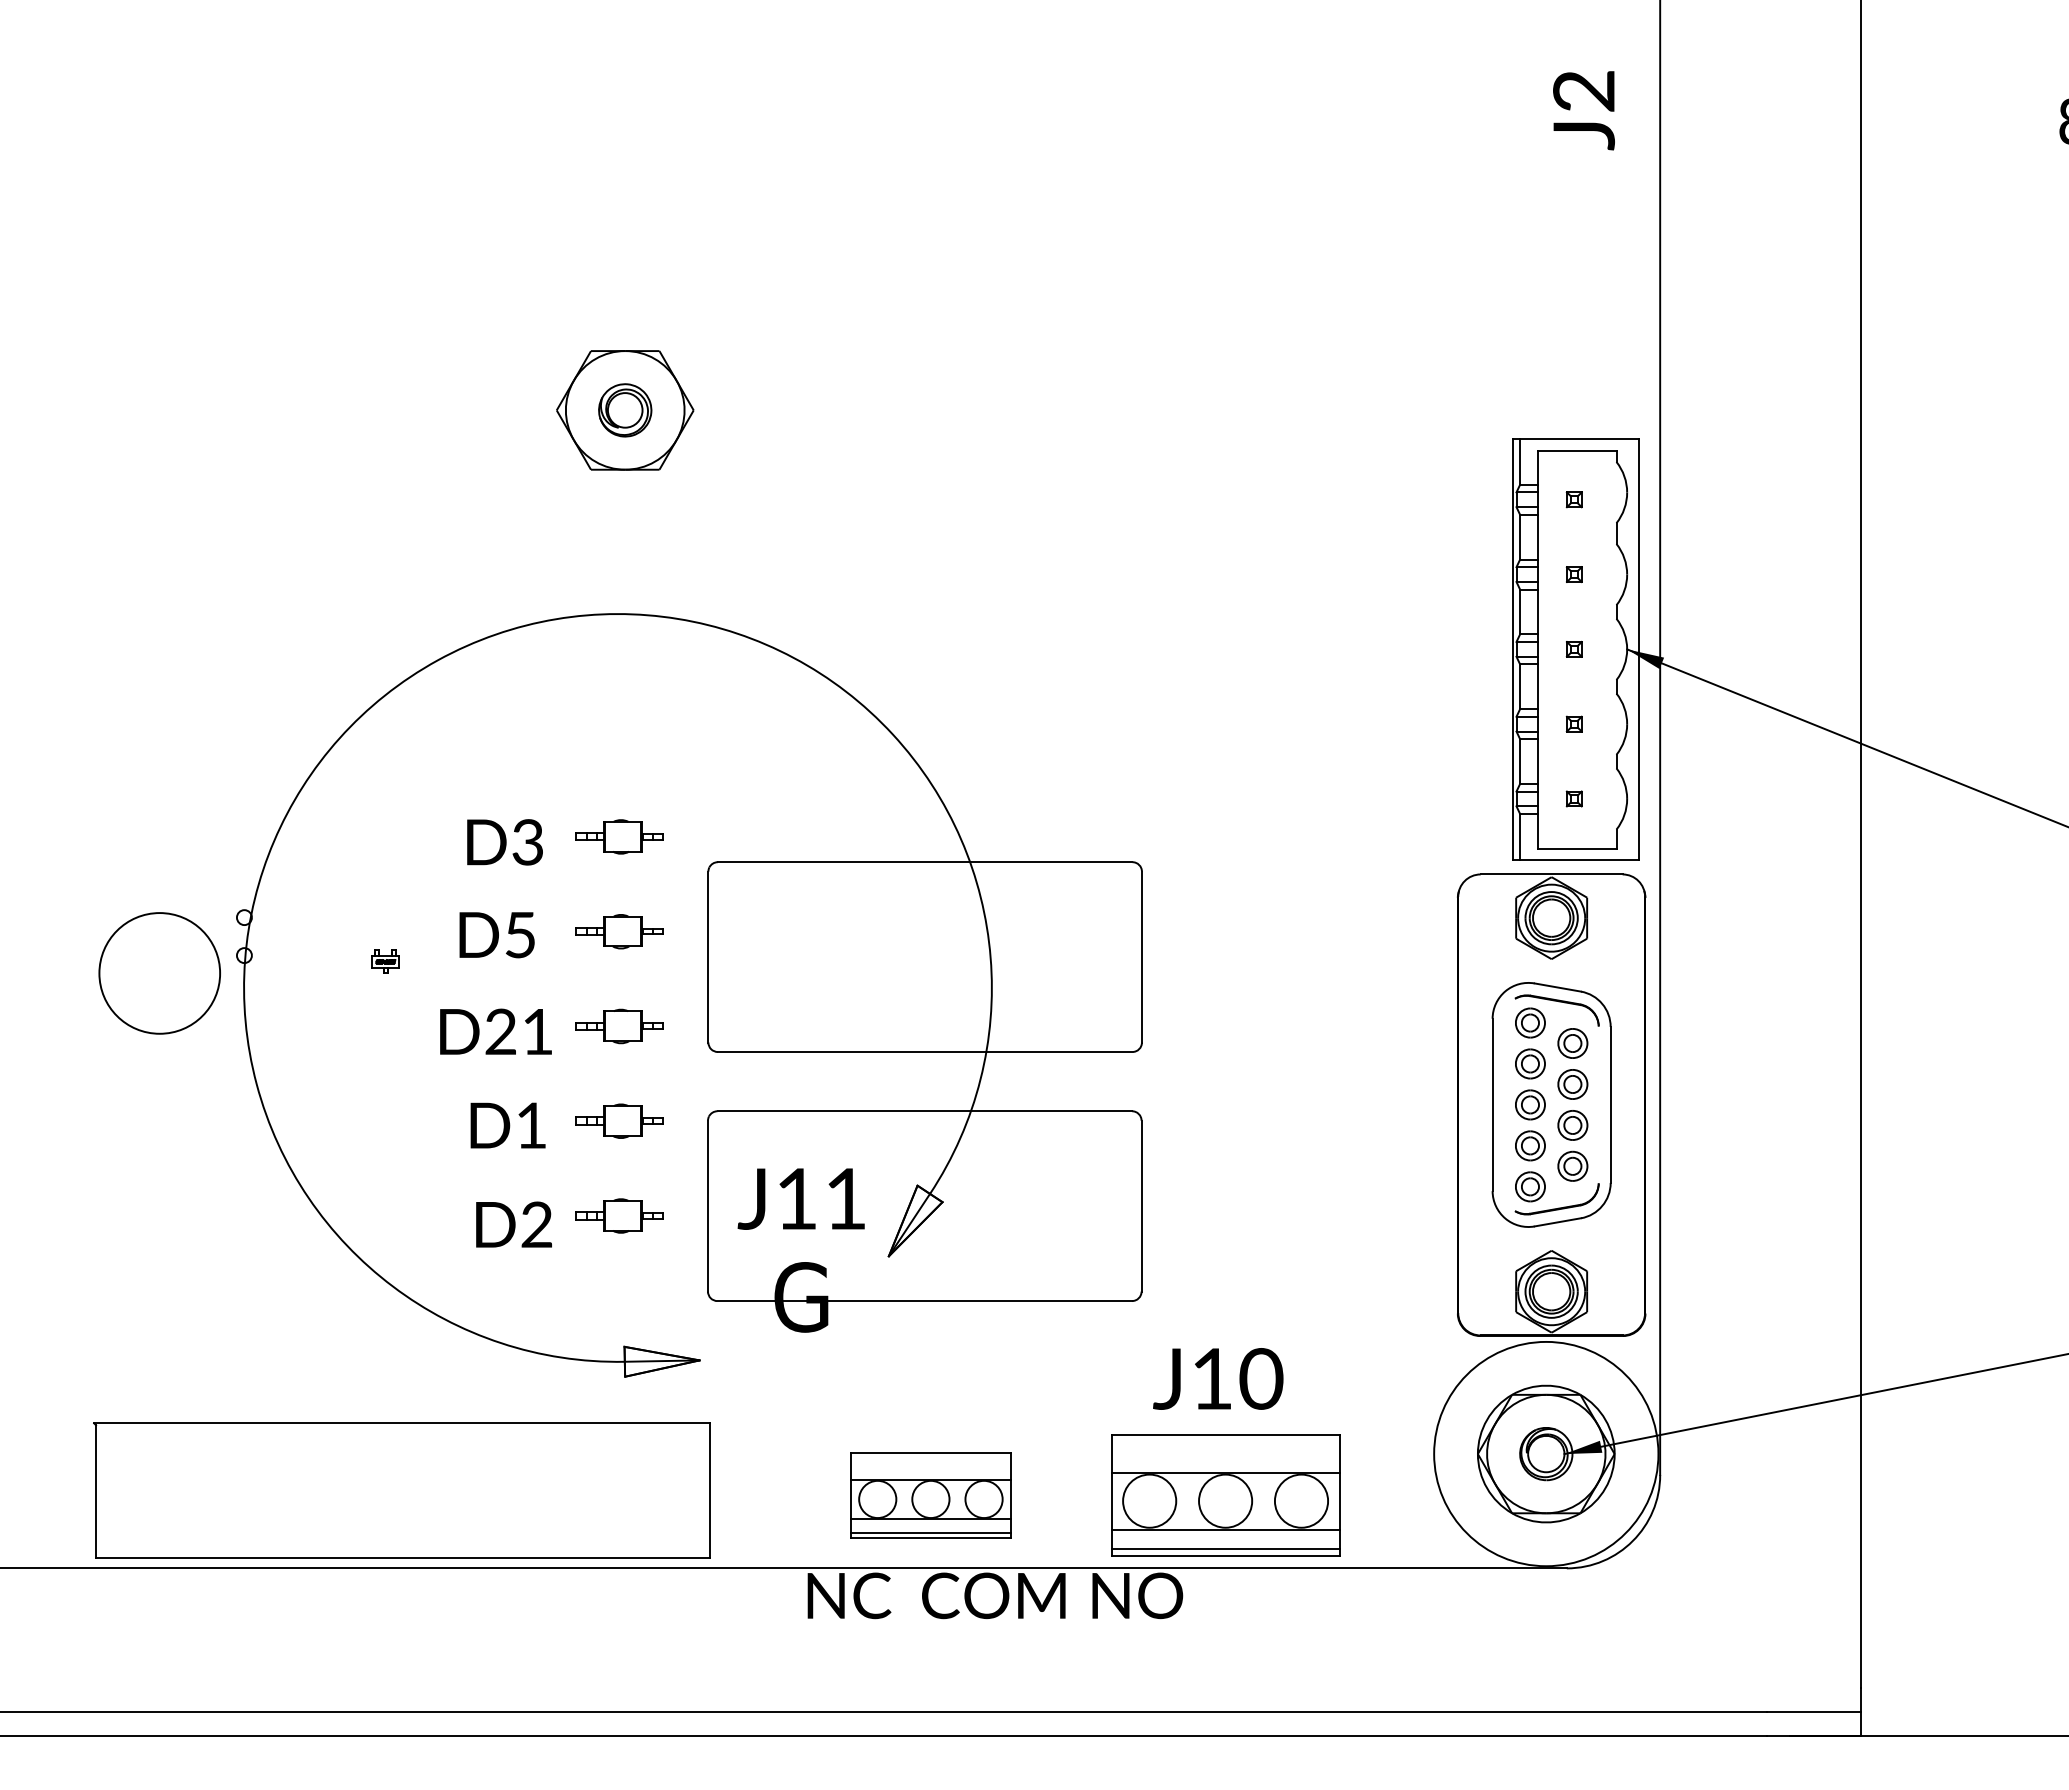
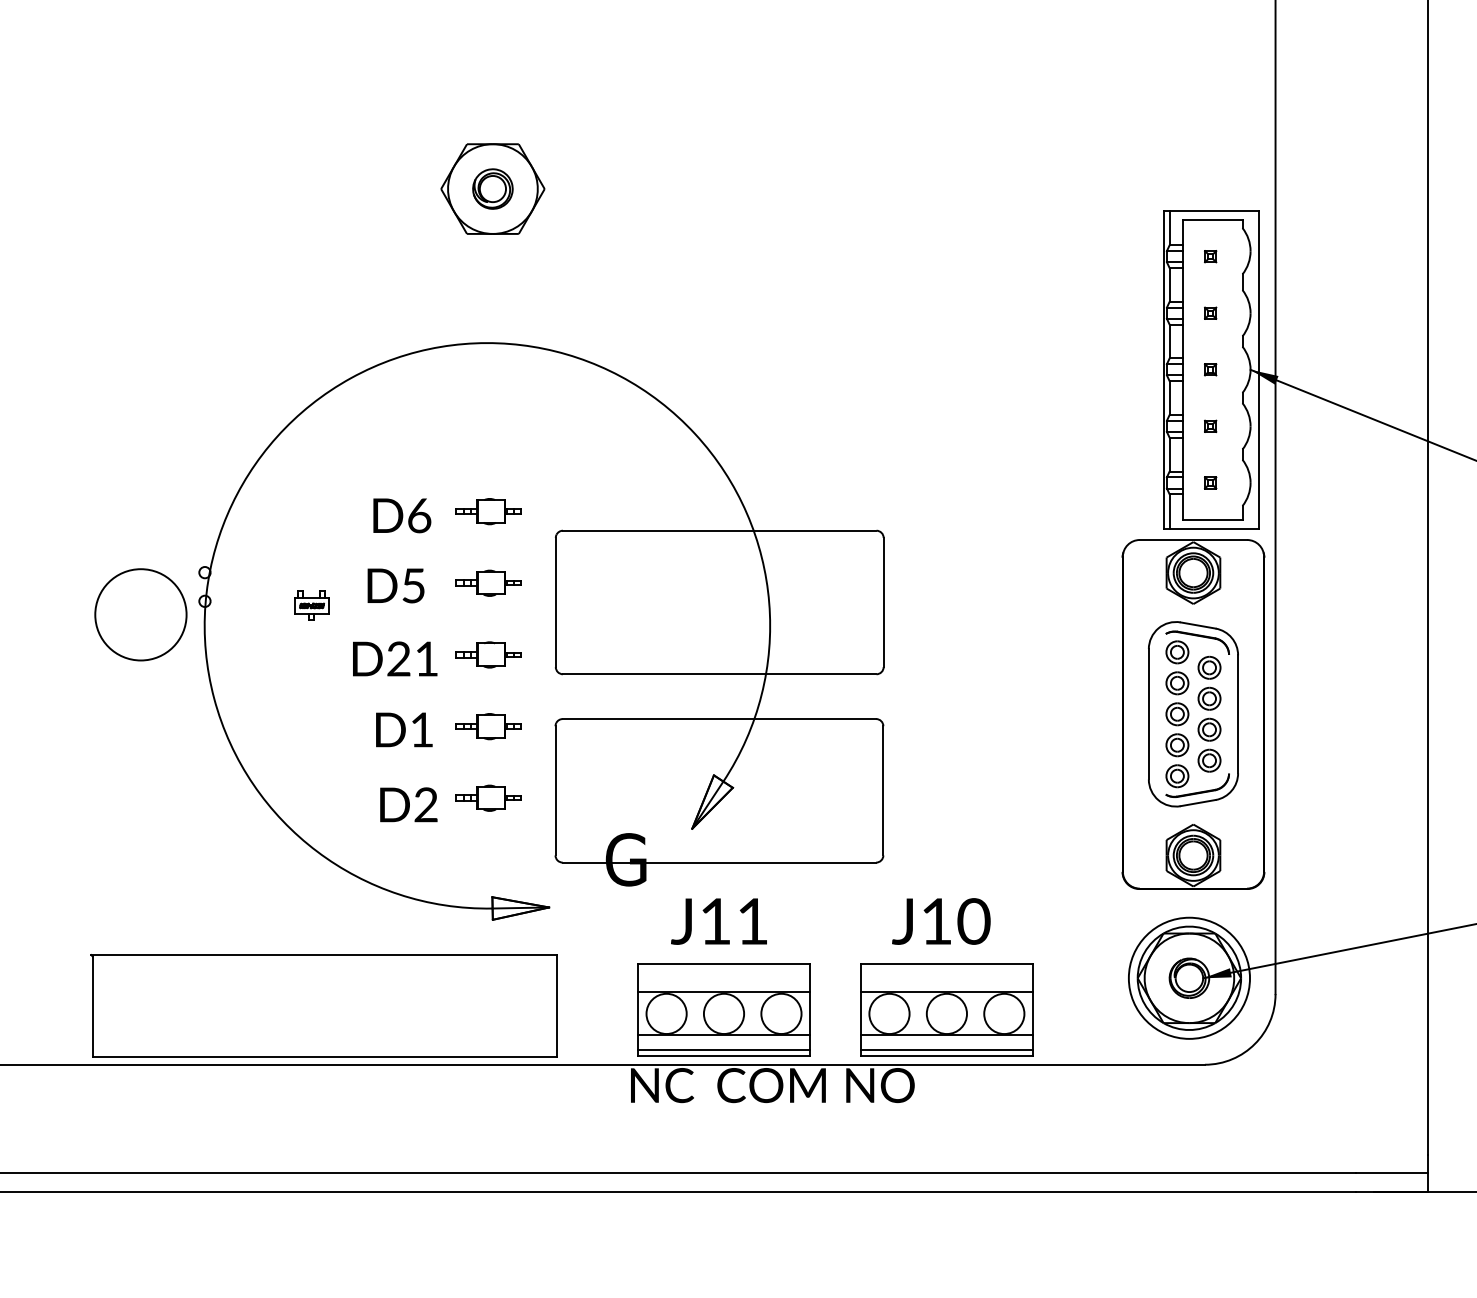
text: (527, 842) -> (419, 515), D3 -> D6
part: (385, 961) -> (311, 605), size x1.67
text: (800, 1198) -> (718, 921), moved
circle: (1546, 1453) -> (1189, 977), size x0.71
part: (930, 1495) -> (723, 1009), size x1.43

